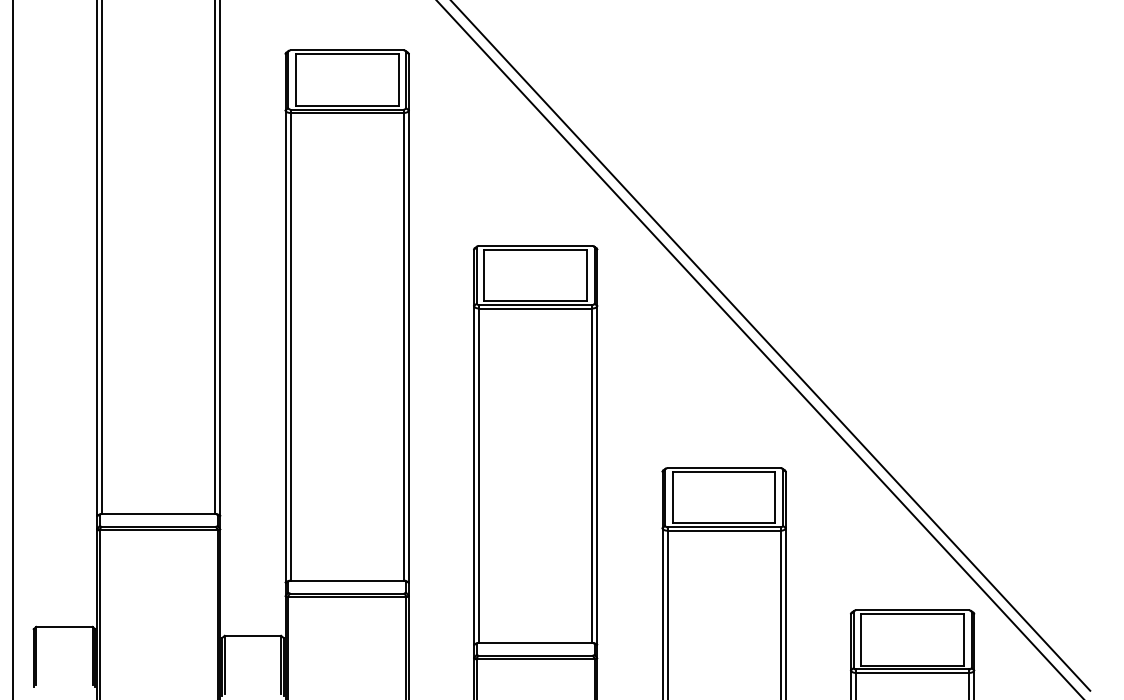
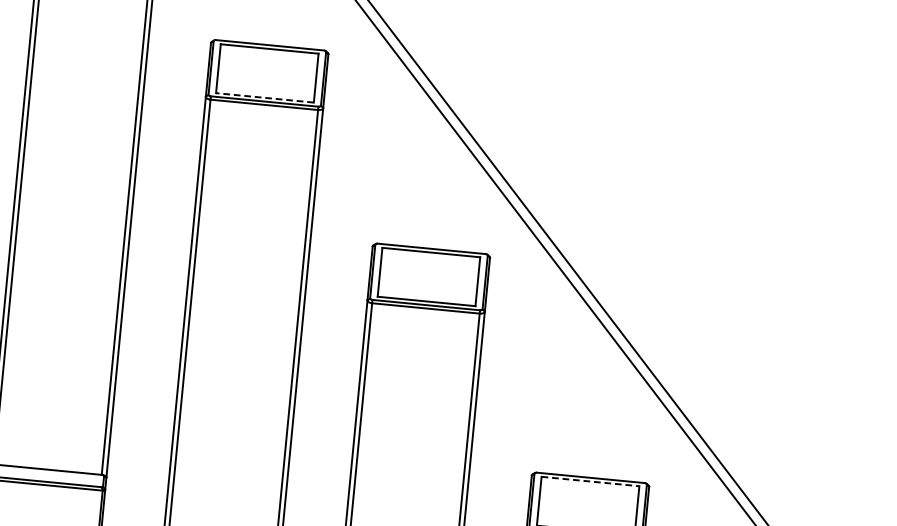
line: (346, 105) -> (264, 97), solid -> dashed
line: (724, 472) -> (590, 481), solid -> dashed

